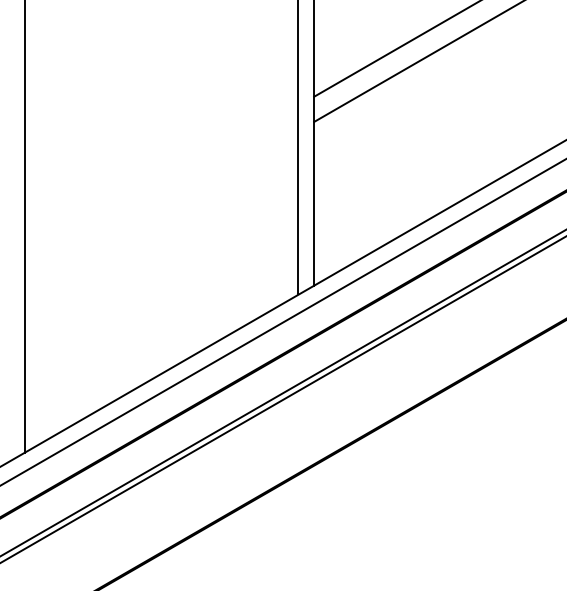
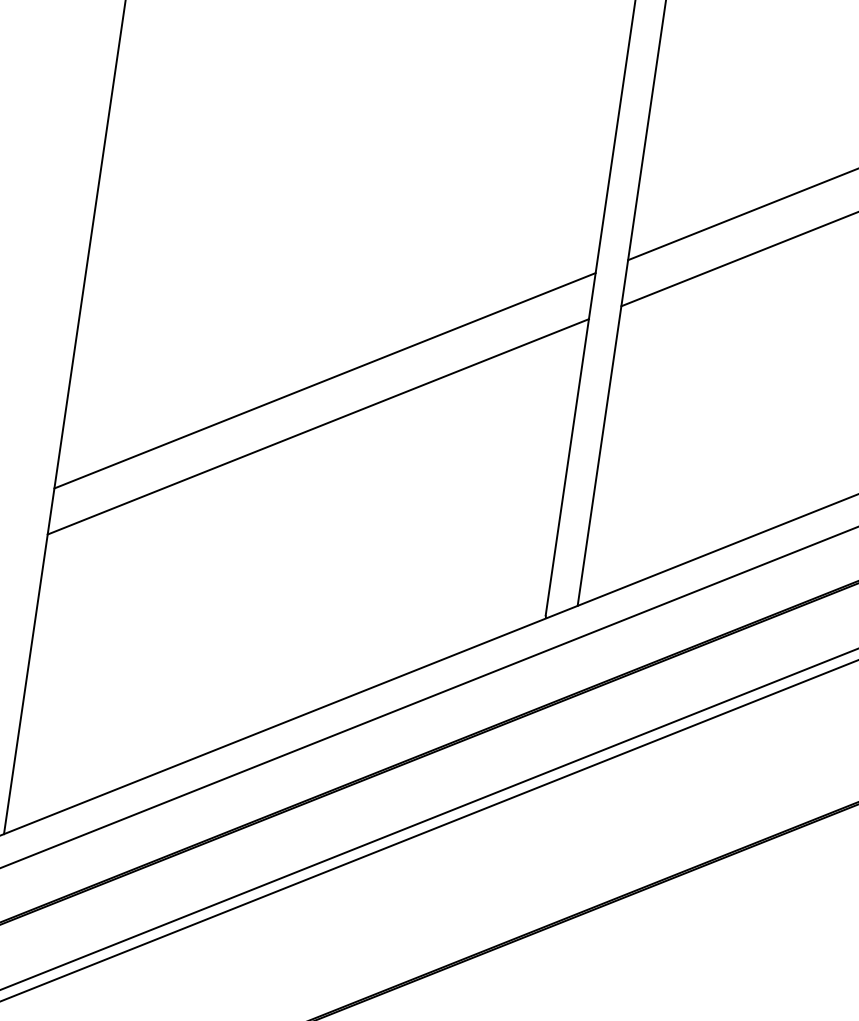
line: (161, 184) -> (325, 379), added
line: (161, 209) -> (318, 425), added

